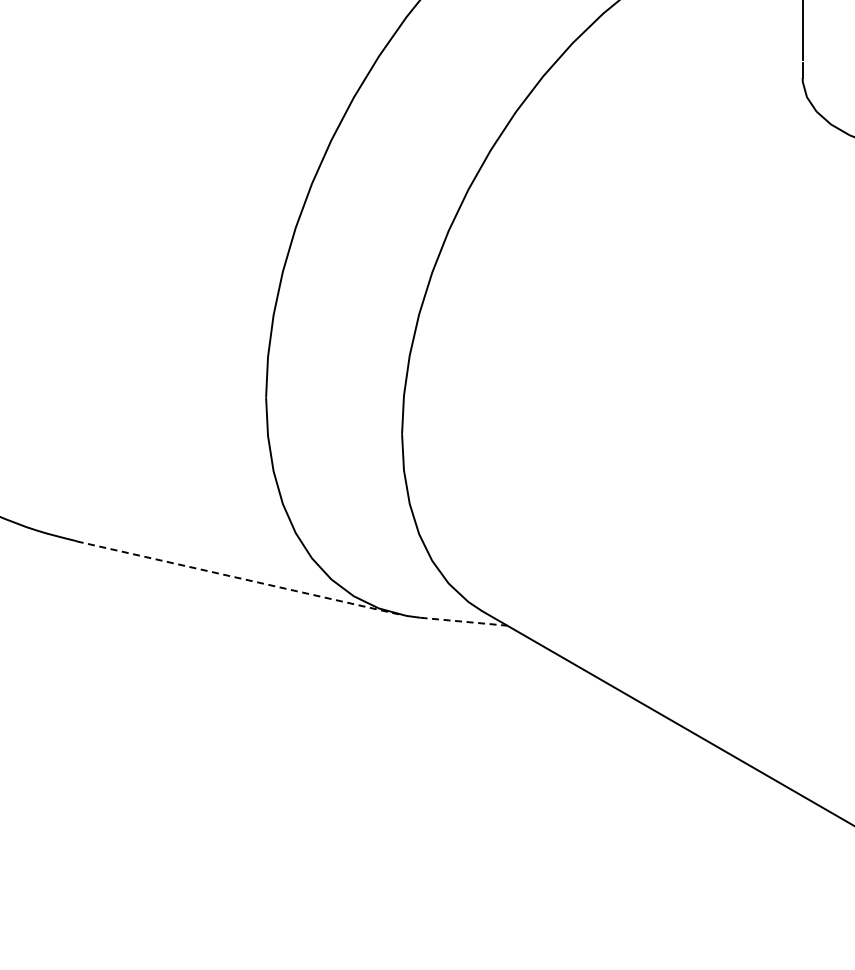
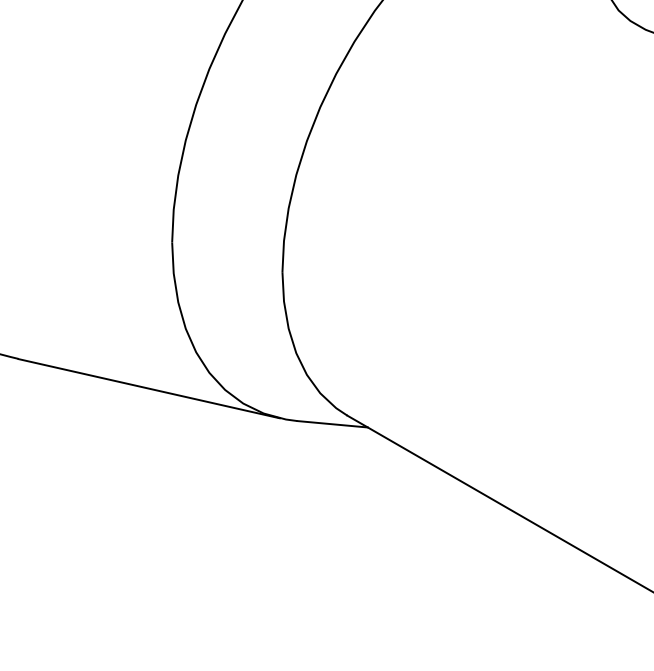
line: (238, 577) -> (149, 388), dashed -> solid
line: (463, 621) -> (332, 424), dashed -> solid

